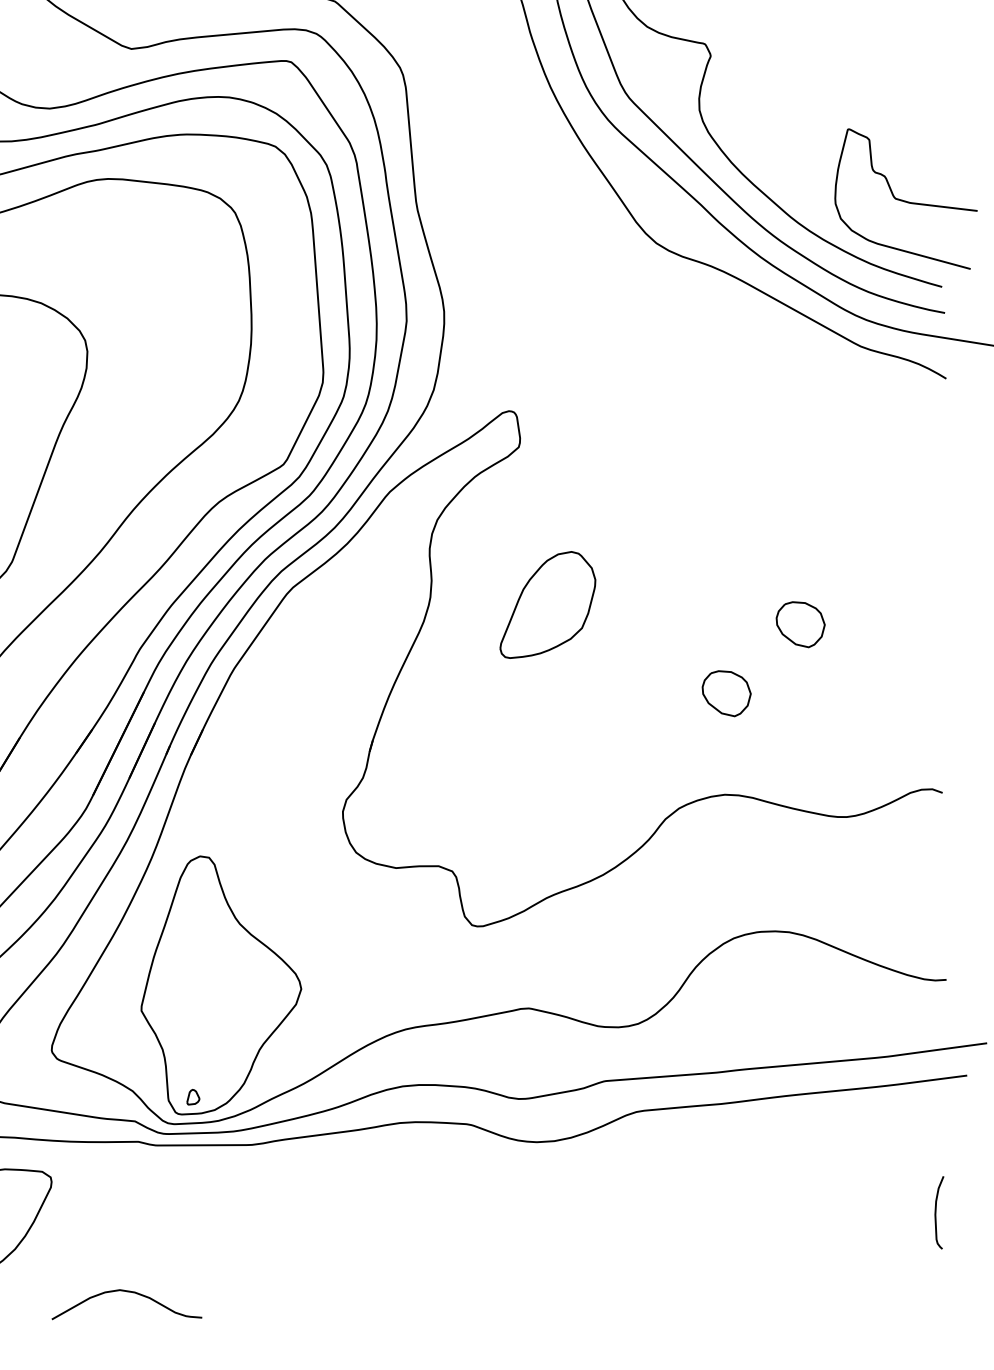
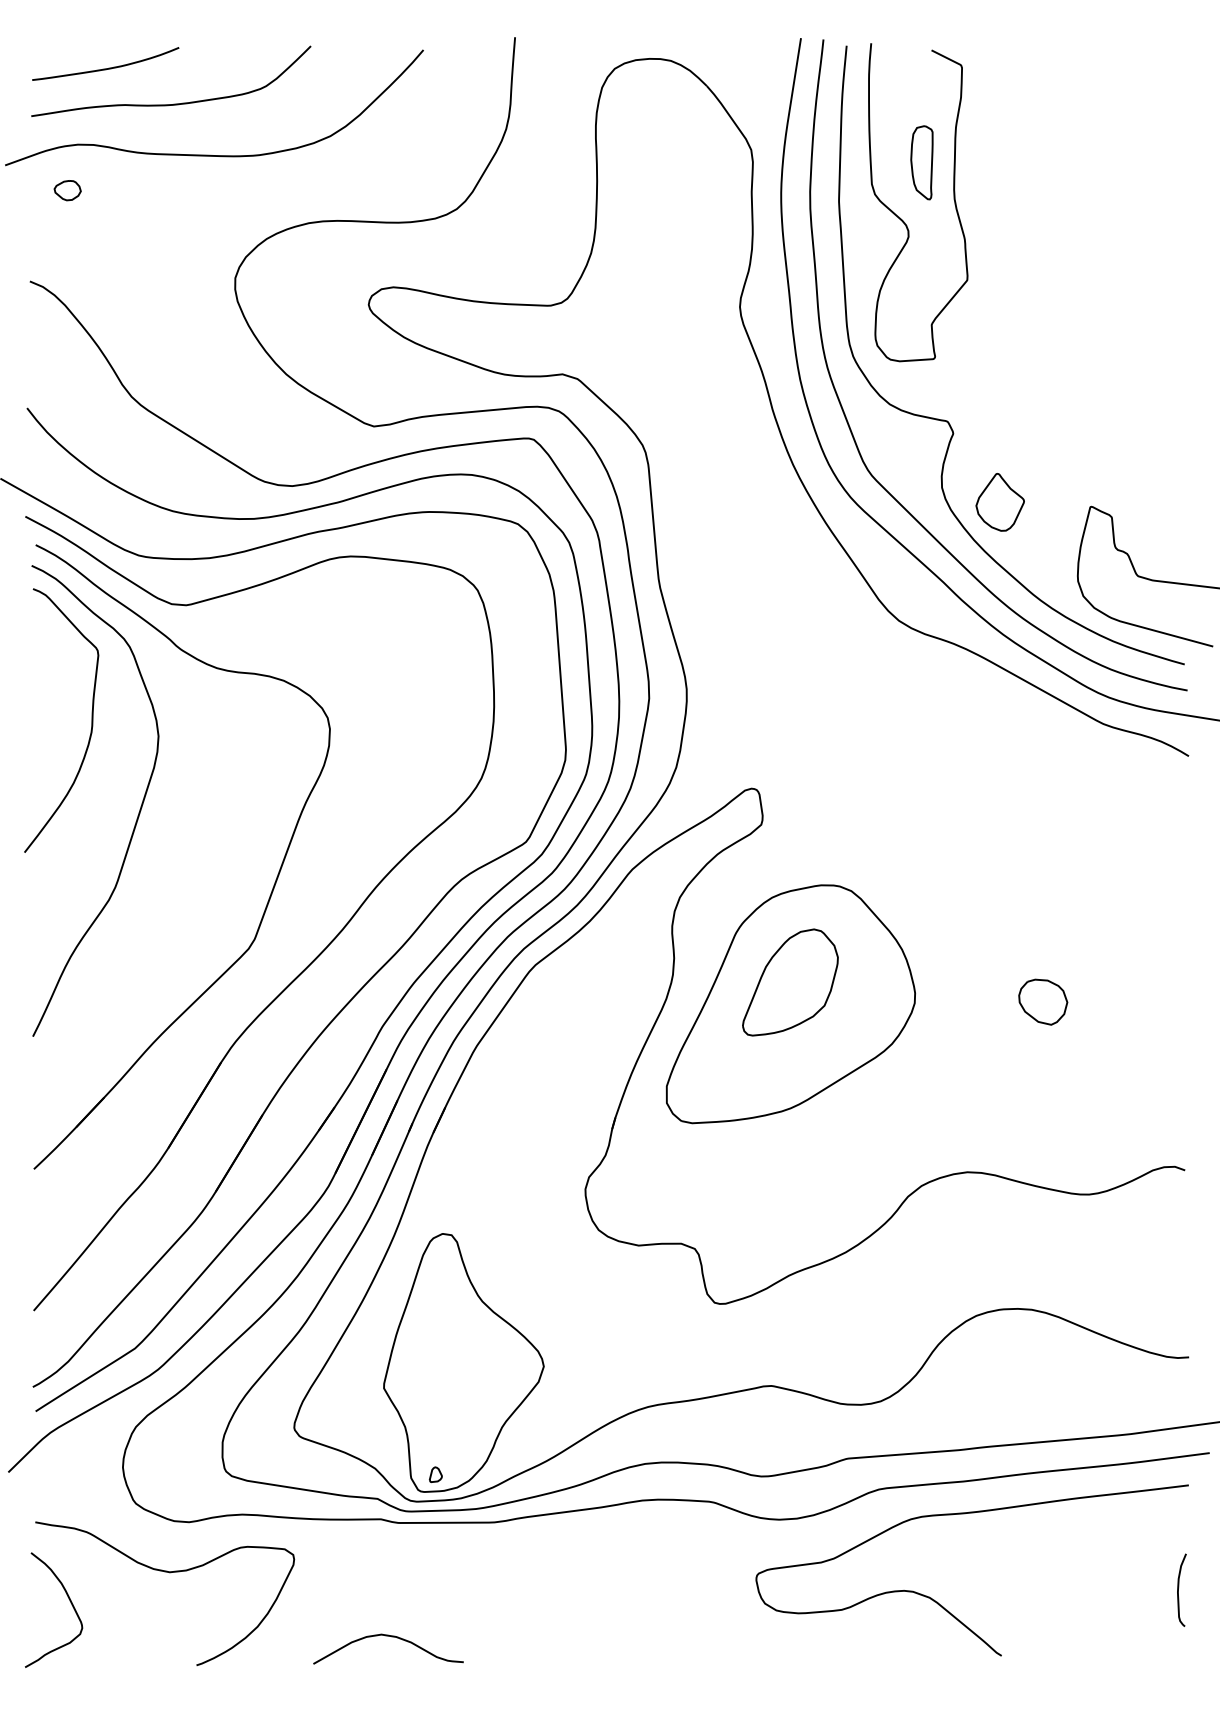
part: (756, 125) -> (999, 502), added
part: (547, 627) -> (790, 1004), added
part: (726, 693) -> (969, 1070), removed
curve: (699, 1228) -> (942, 1605), added
part: (129, 1293) -> (391, 1637), moved

